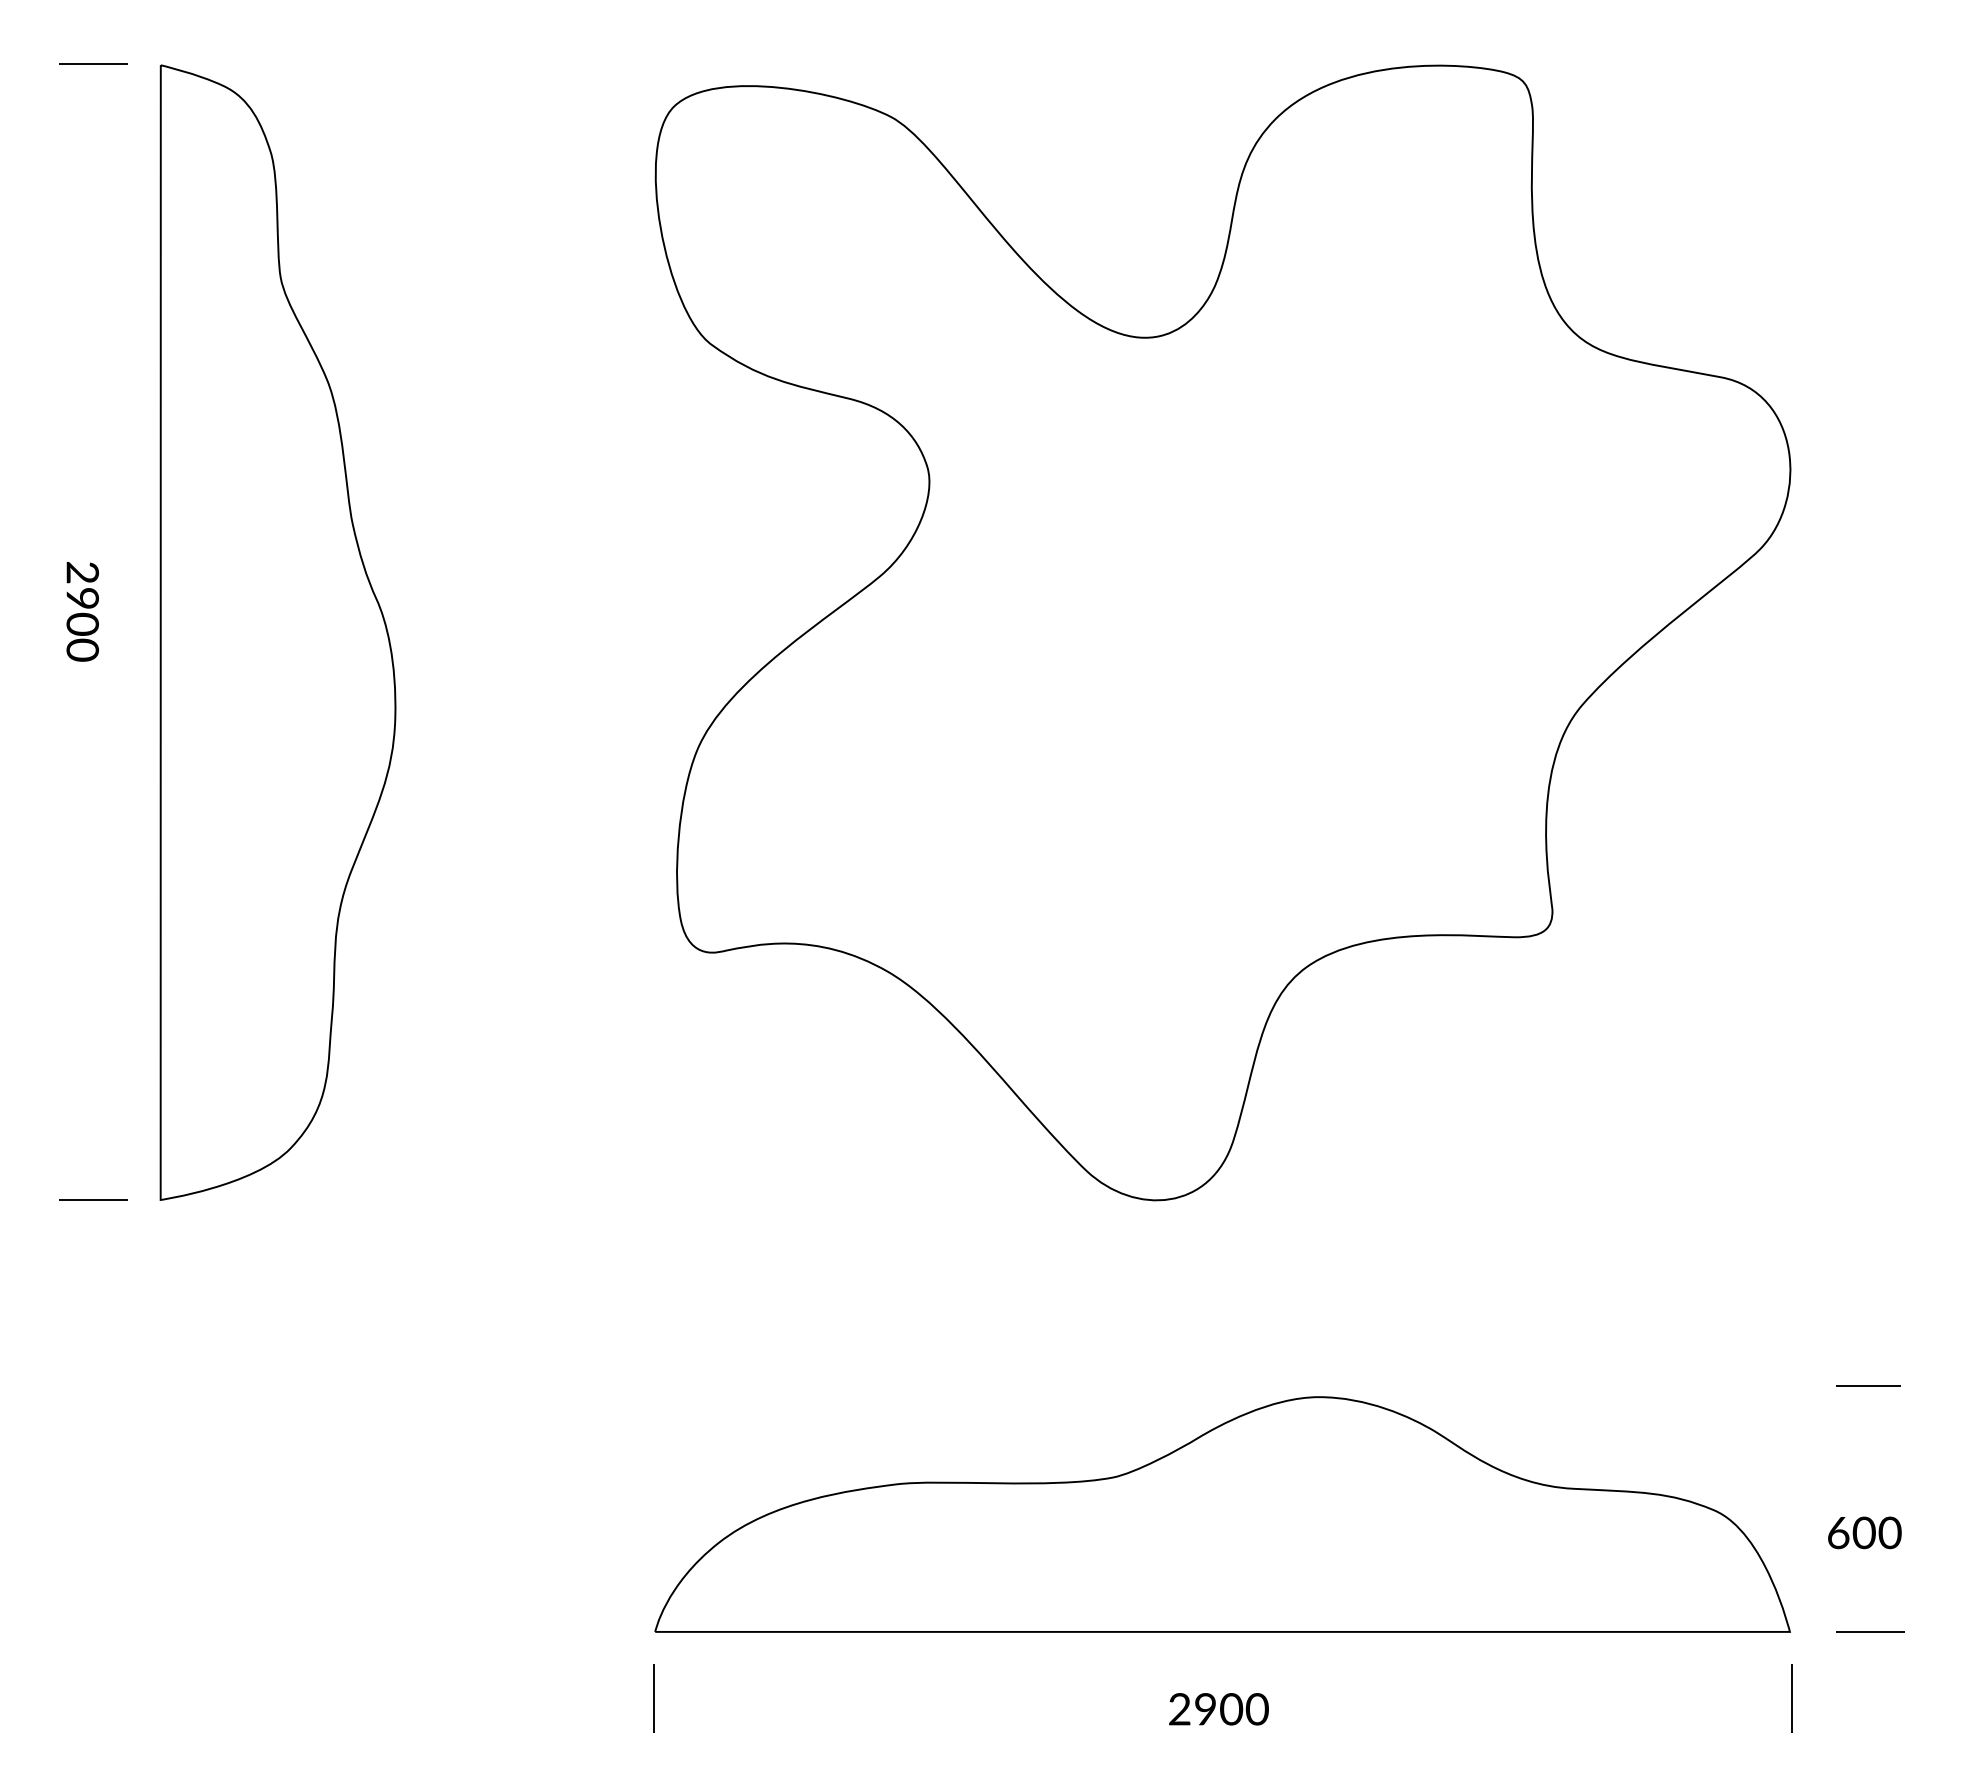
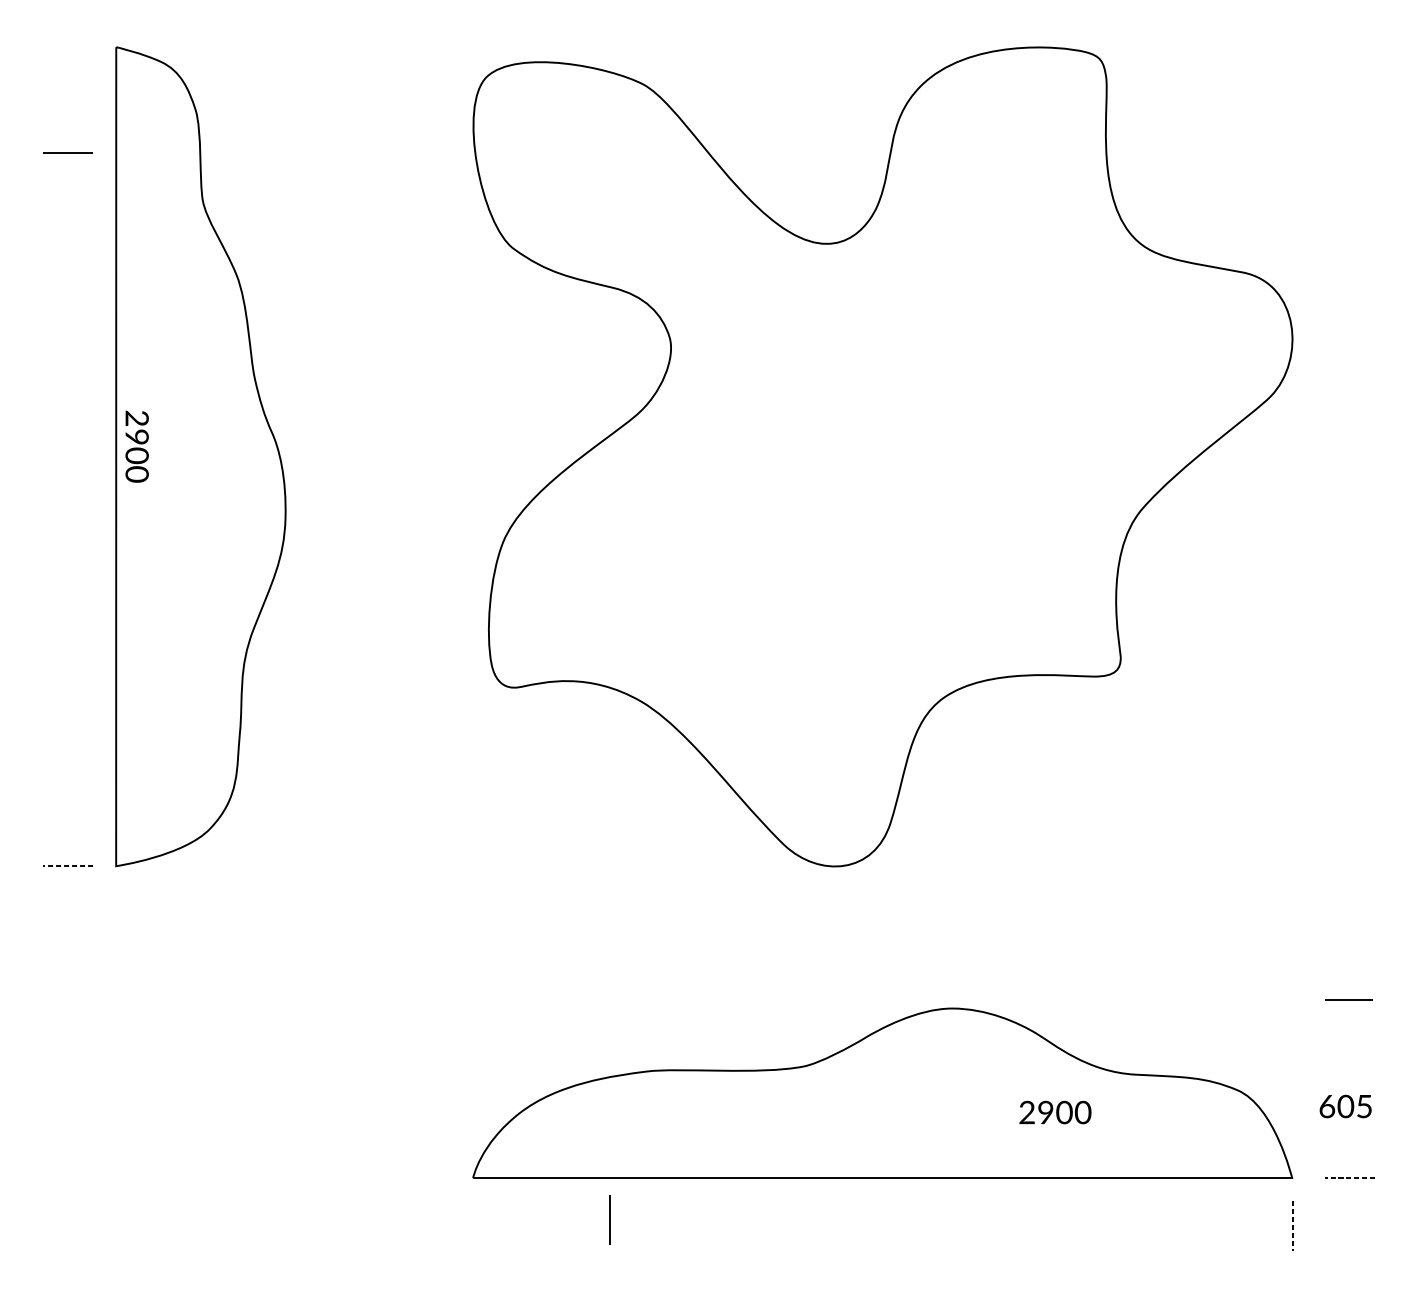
line: (93, 63) -> (67, 152), moved
text: (82, 611) -> (136, 446), moved
line: (93, 1200) -> (67, 866), solid -> dashed
text: (1889, 1532) -> (1364, 1106), 600 -> 605
line: (1870, 1631) -> (1350, 1177), solid -> dashed
line: (653, 1698) -> (609, 1219), moved
line: (1791, 1698) -> (1293, 1226), solid -> dashed
text: (1218, 1709) -> (1055, 1112), moved

